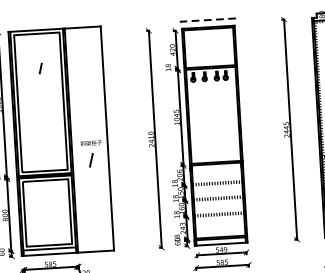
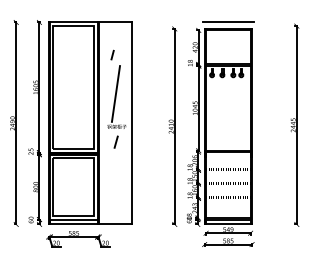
line: (206, 20) -> (227, 22), dashed -> solid
line: (40, 67) -> (112, 54), moved
line: (87, 106) -> (115, 93), added

